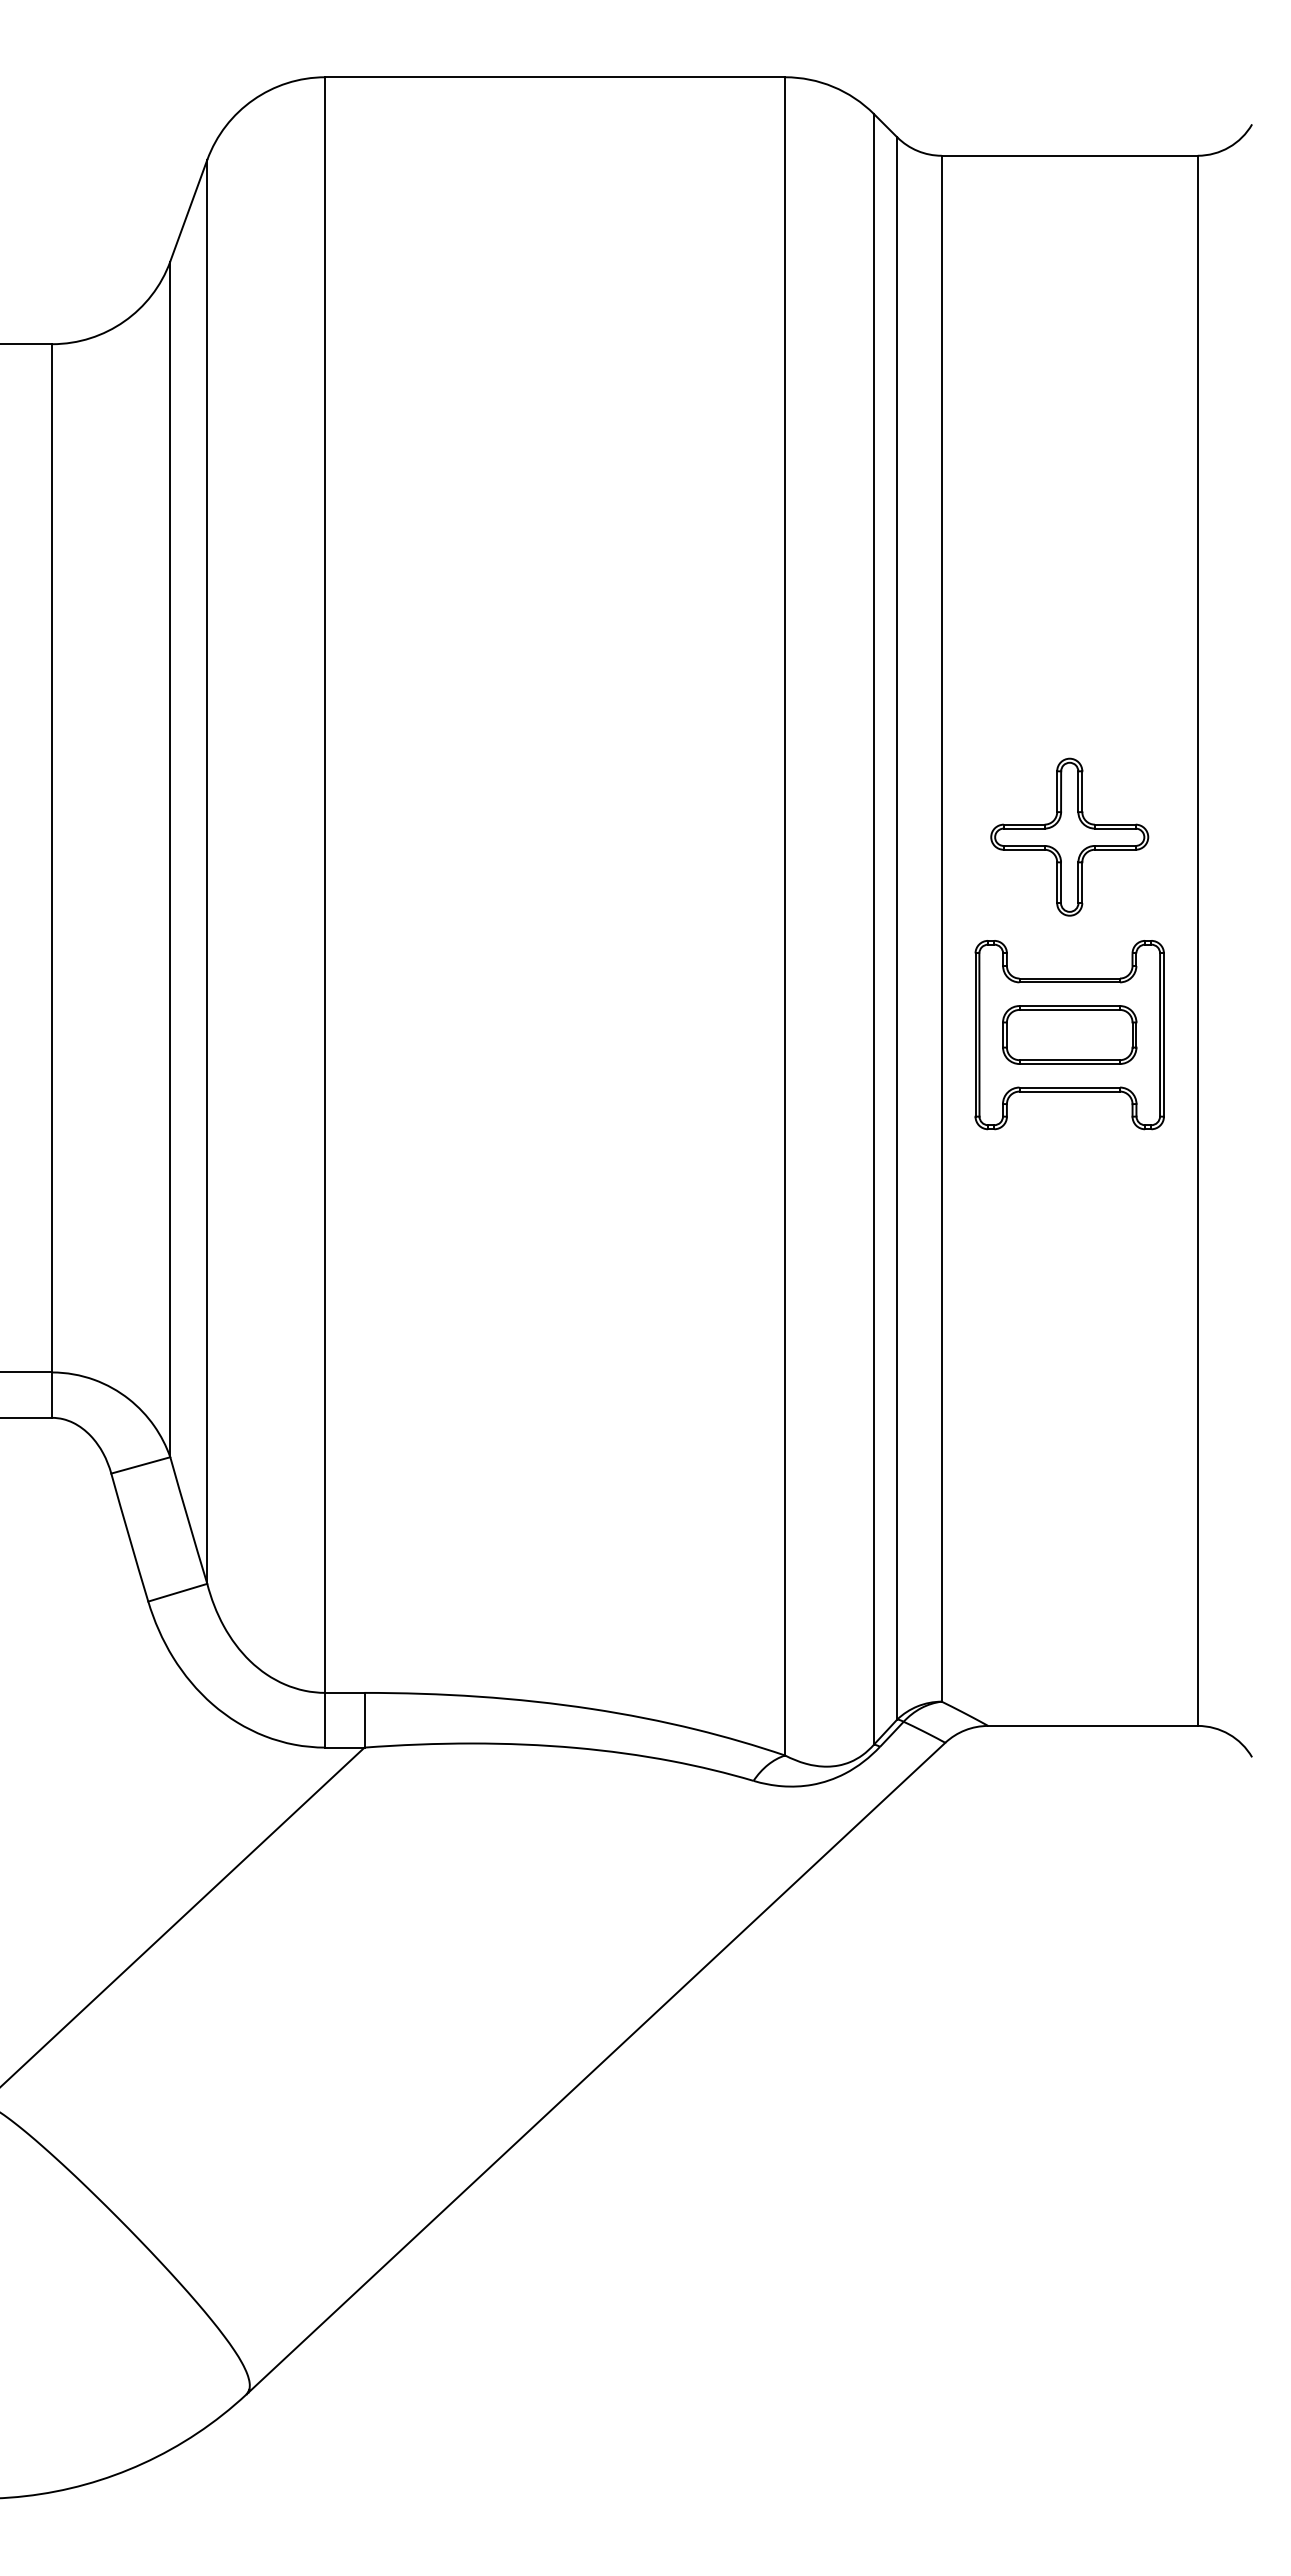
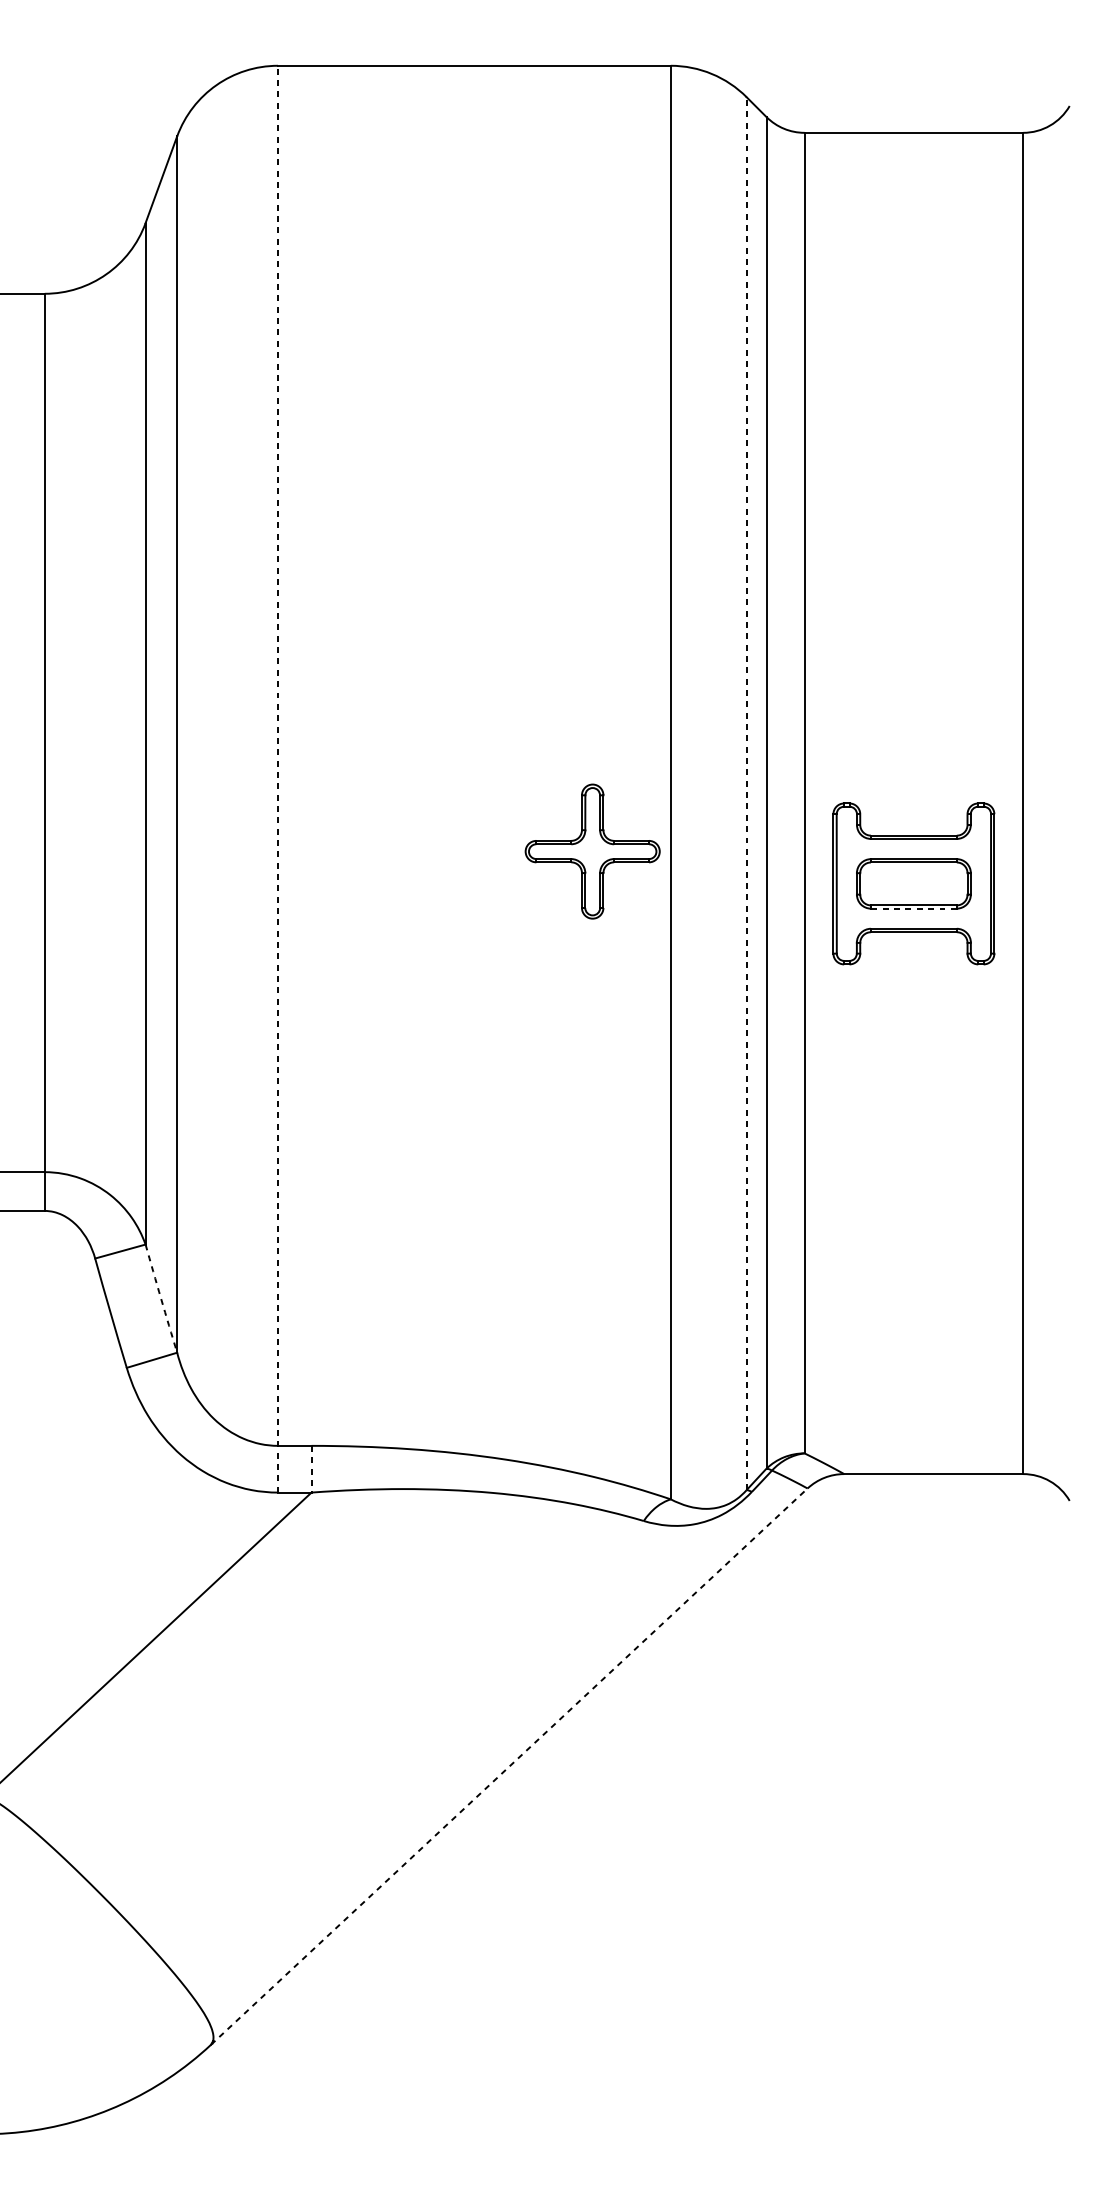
part: (1069, 836) -> (592, 851), moved
line: (325, 911) -> (278, 778), solid -> dashed
line: (873, 928) -> (746, 792), solid -> dashed
line: (1069, 1064) -> (913, 909), solid -> dashed
arc: (188, 1520) -> (161, 1298), solid -> dashed
line: (364, 1720) -> (311, 1469), solid -> dashed
line: (596, 2068) -> (509, 1766), solid -> dashed

